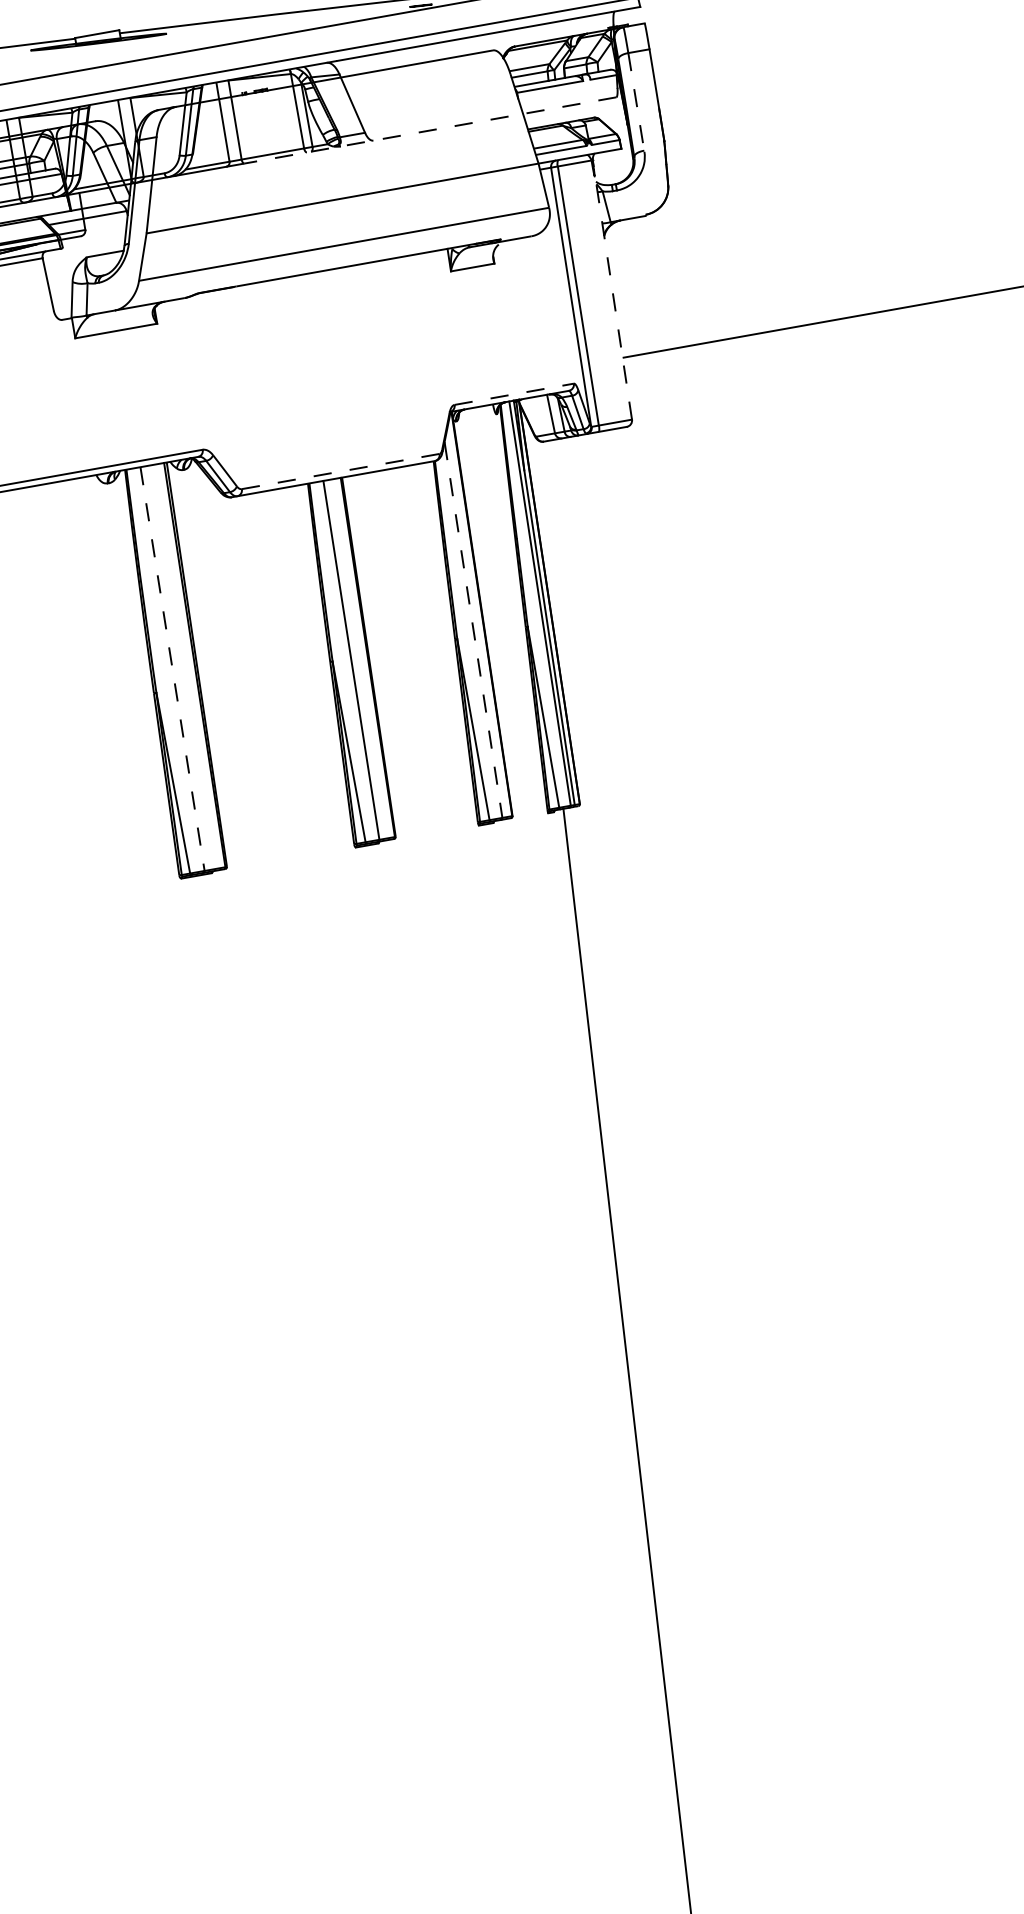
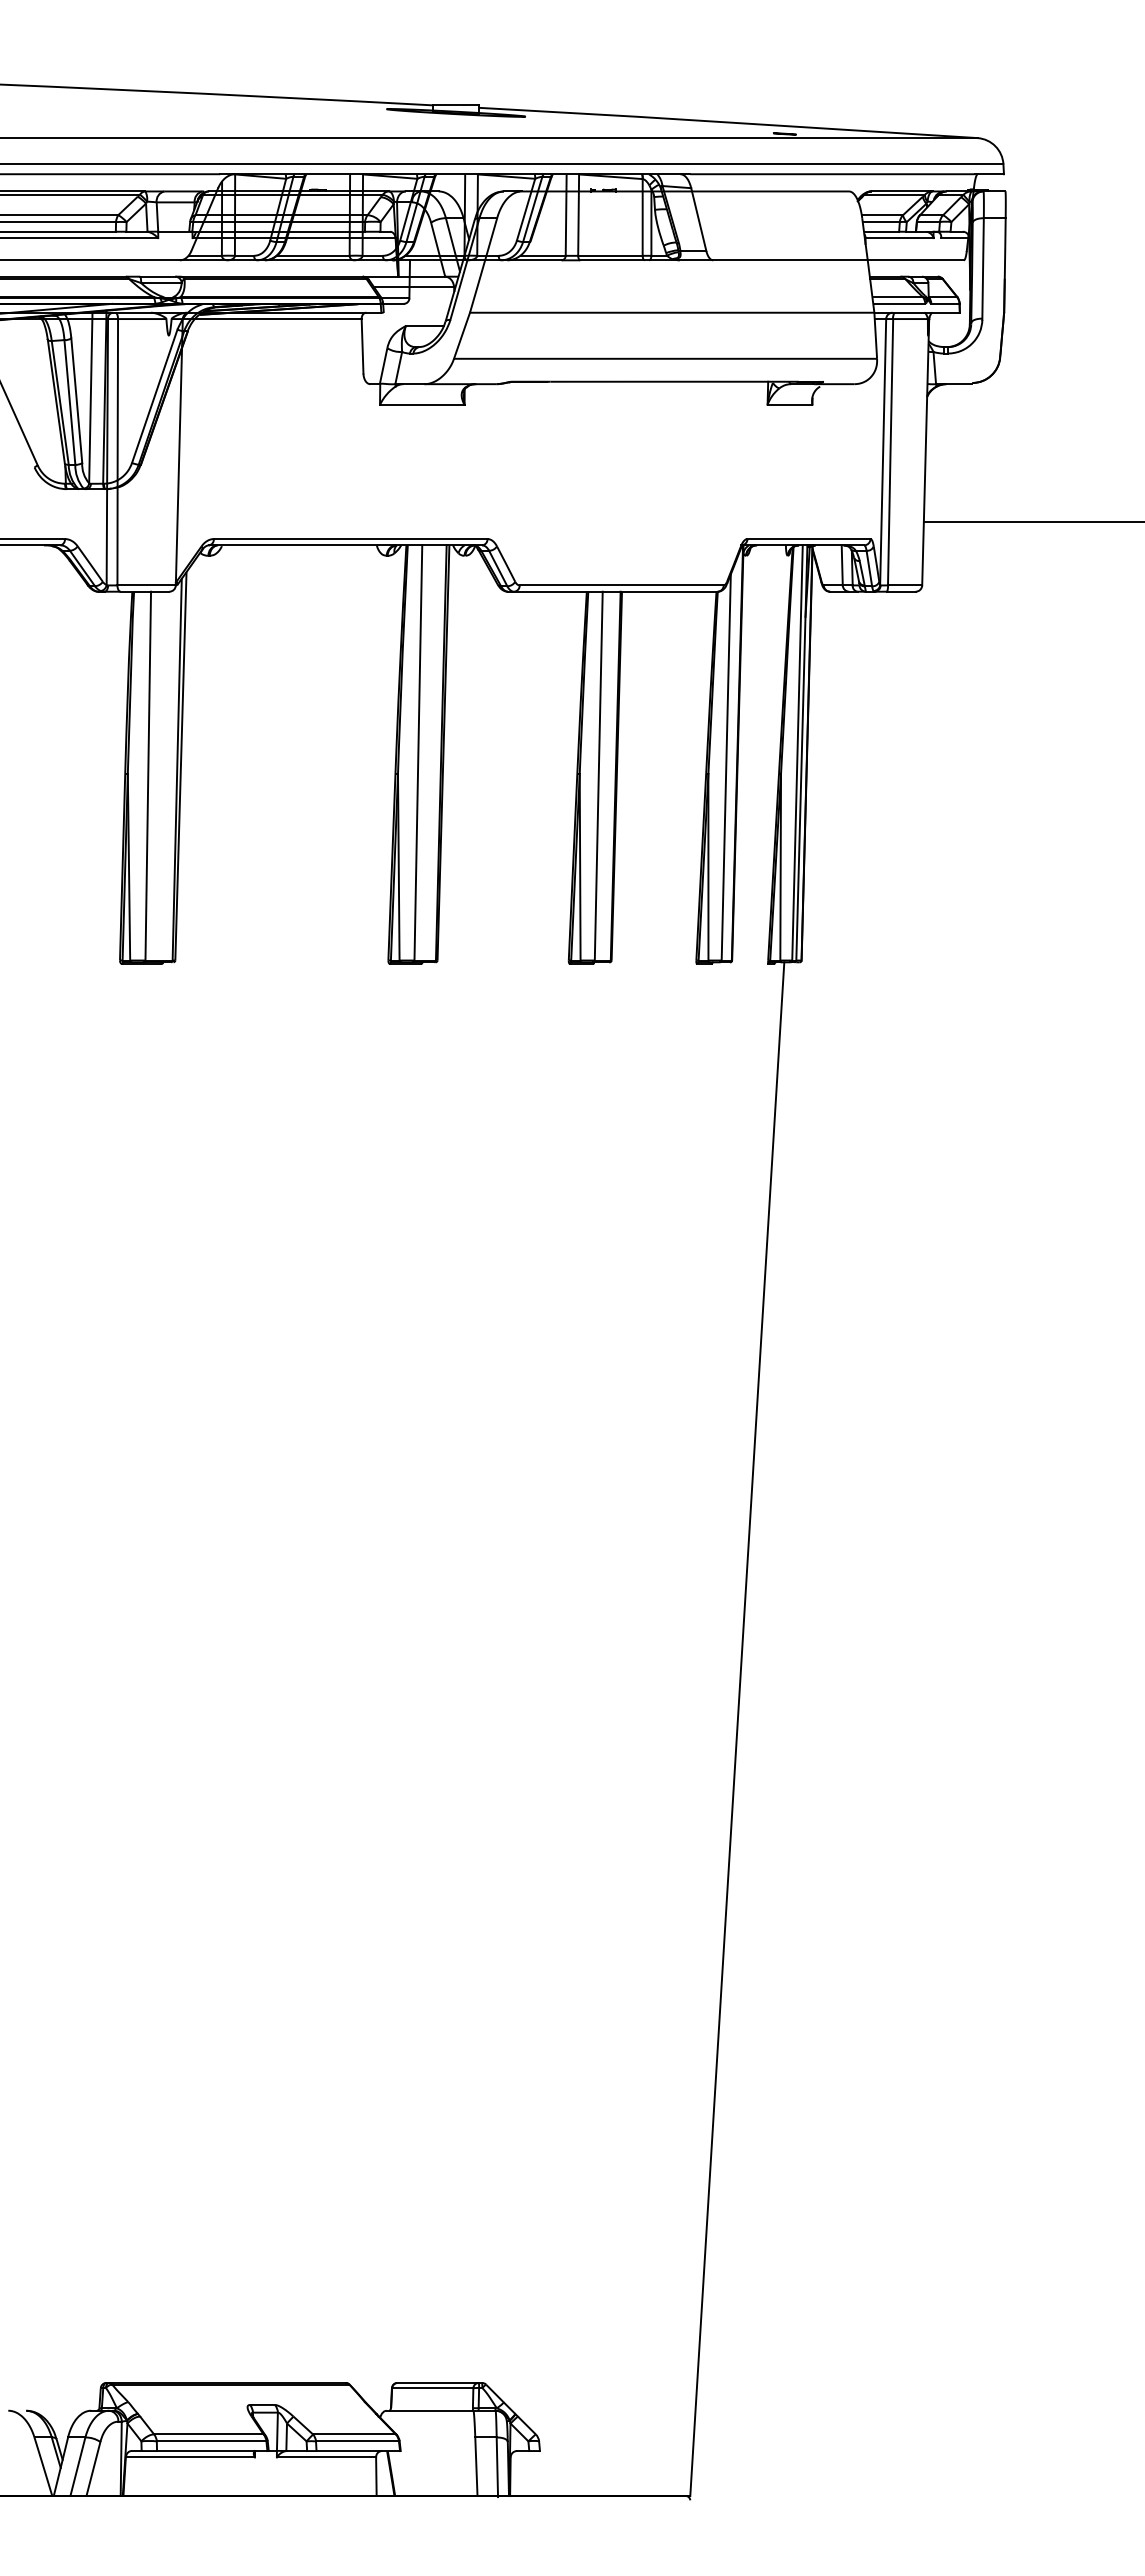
line: (636, 102) -> (983, 269), dashed -> solid
line: (430, 130) -> (772, 260), dashed -> solid
line: (612, 289) -> (925, 451), dashed -> solid
line: (514, 394) -> (809, 539), dashed -> solid
line: (340, 471) -> (621, 585), dashed -> solid
line: (473, 629) -> (726, 767), dashed -> solid
line: (172, 668) -> (418, 752), dashed -> solid

